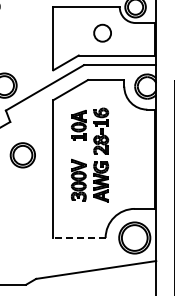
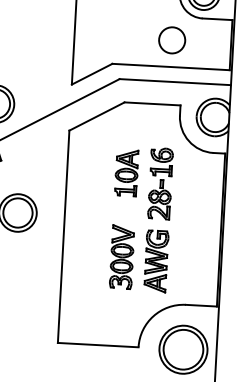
circle: (102, 32) -> (172, 39), moved
part: (90, 154) -> (142, 218), moved
line: (78, 238) -> (96, 345), dashed -> solid

